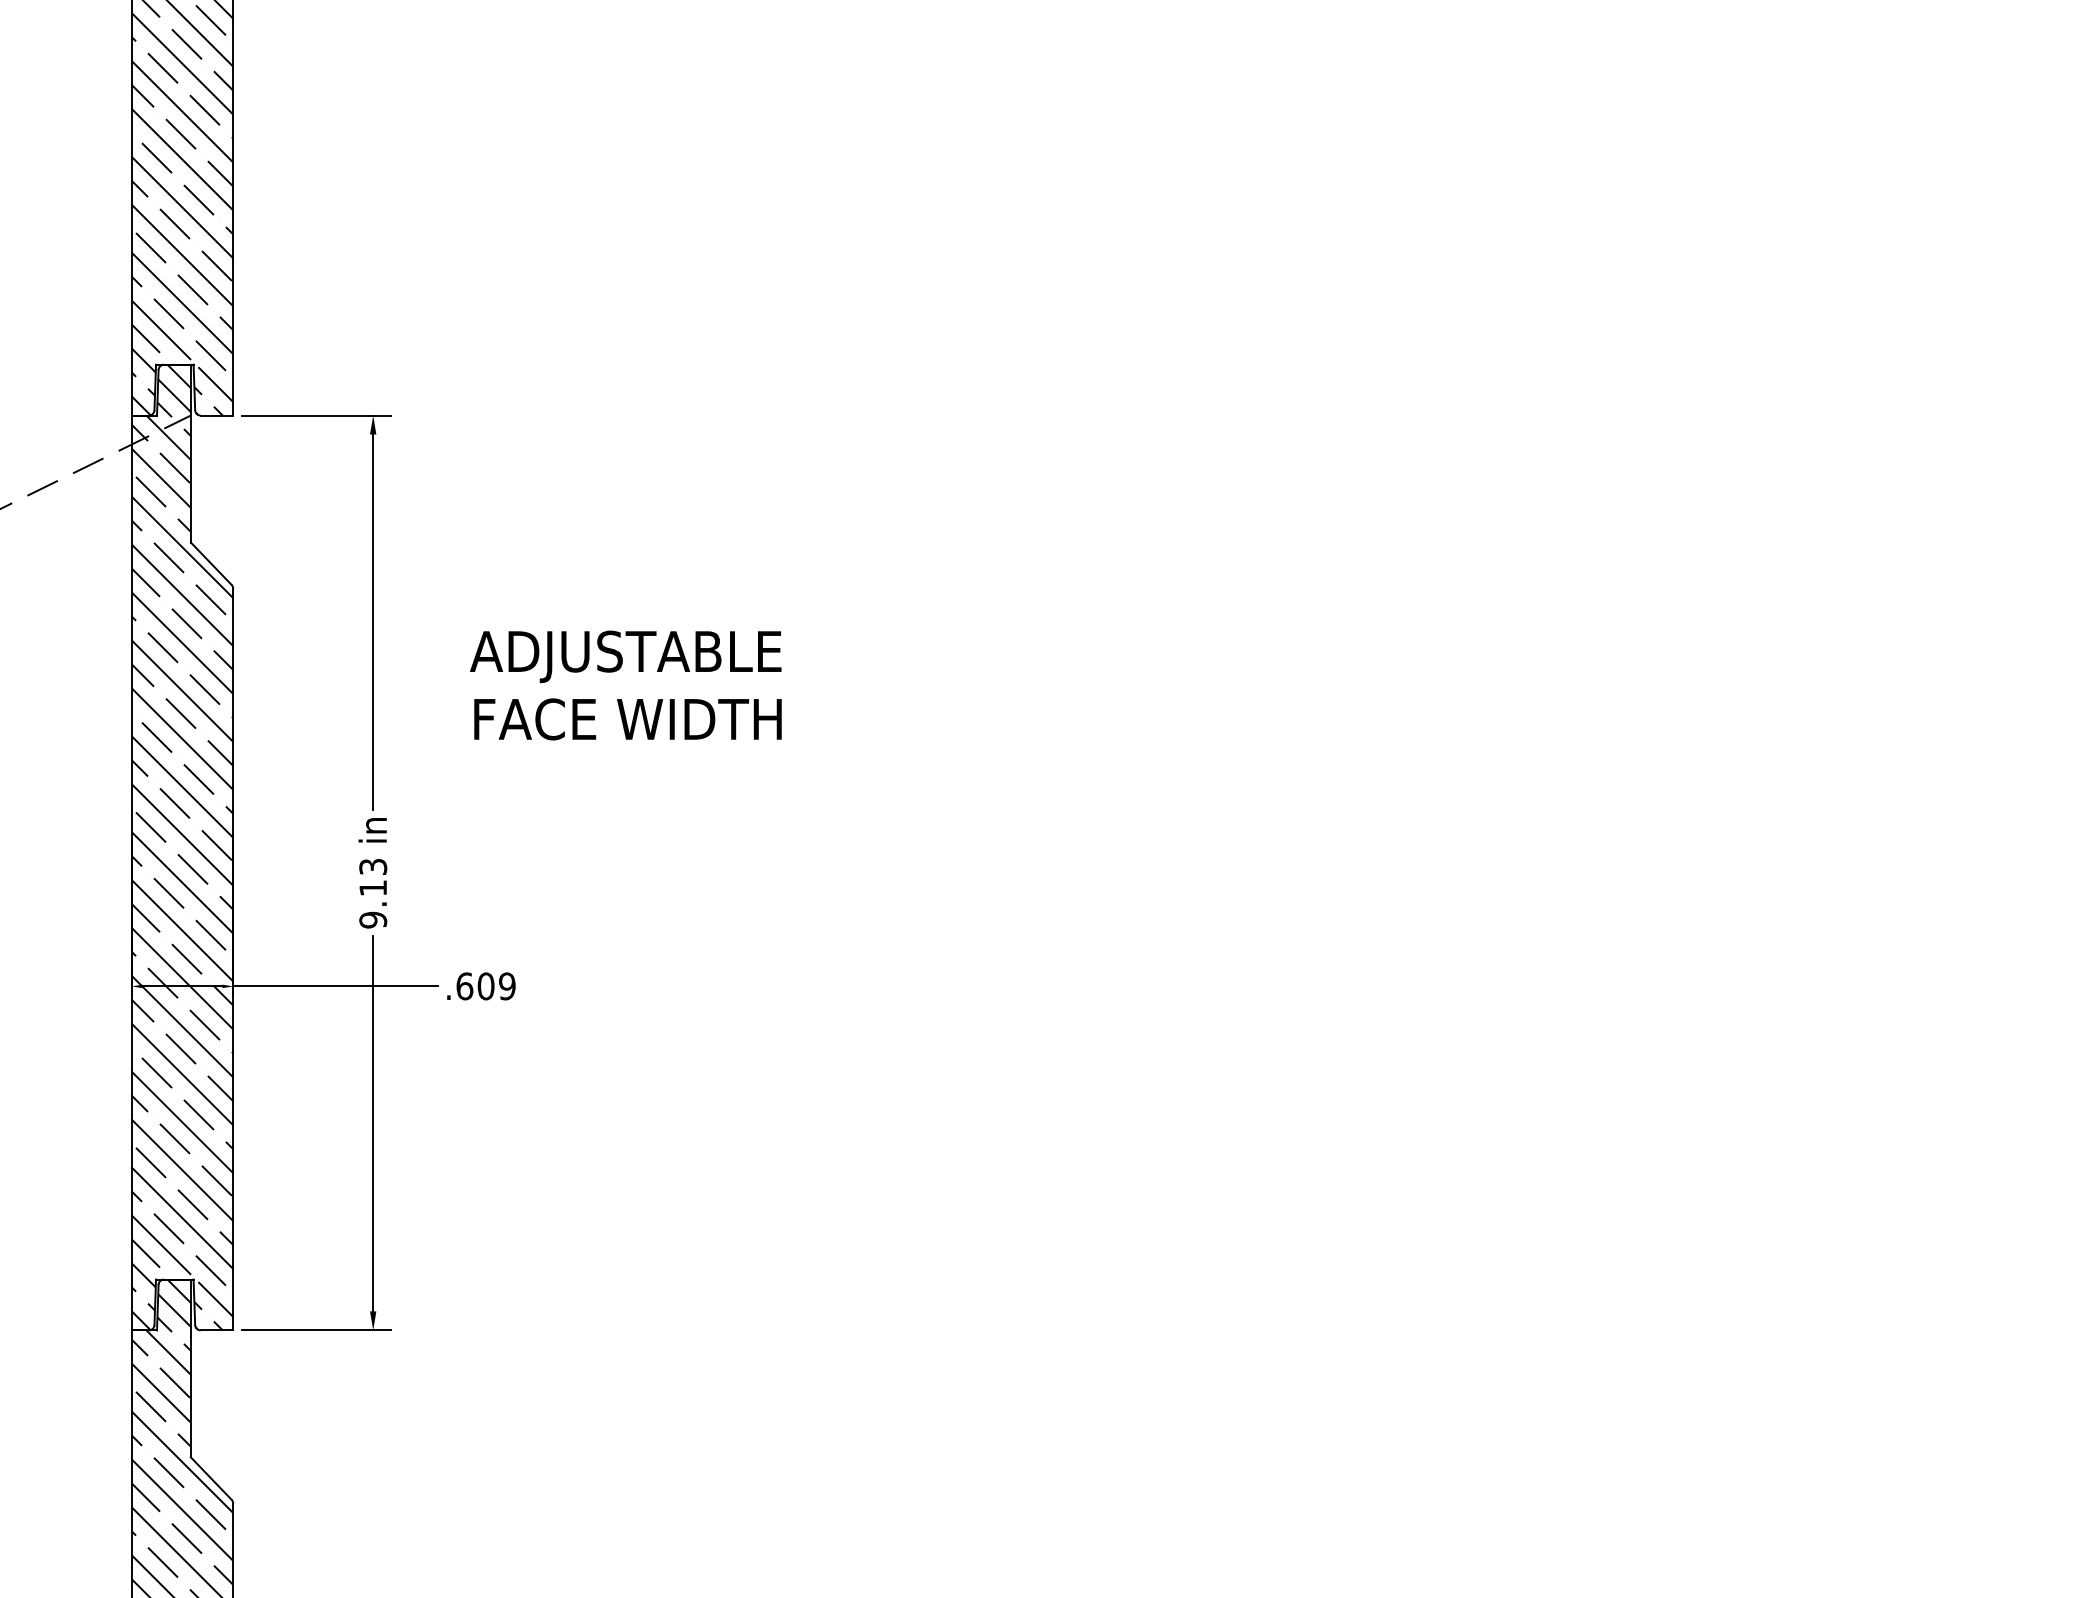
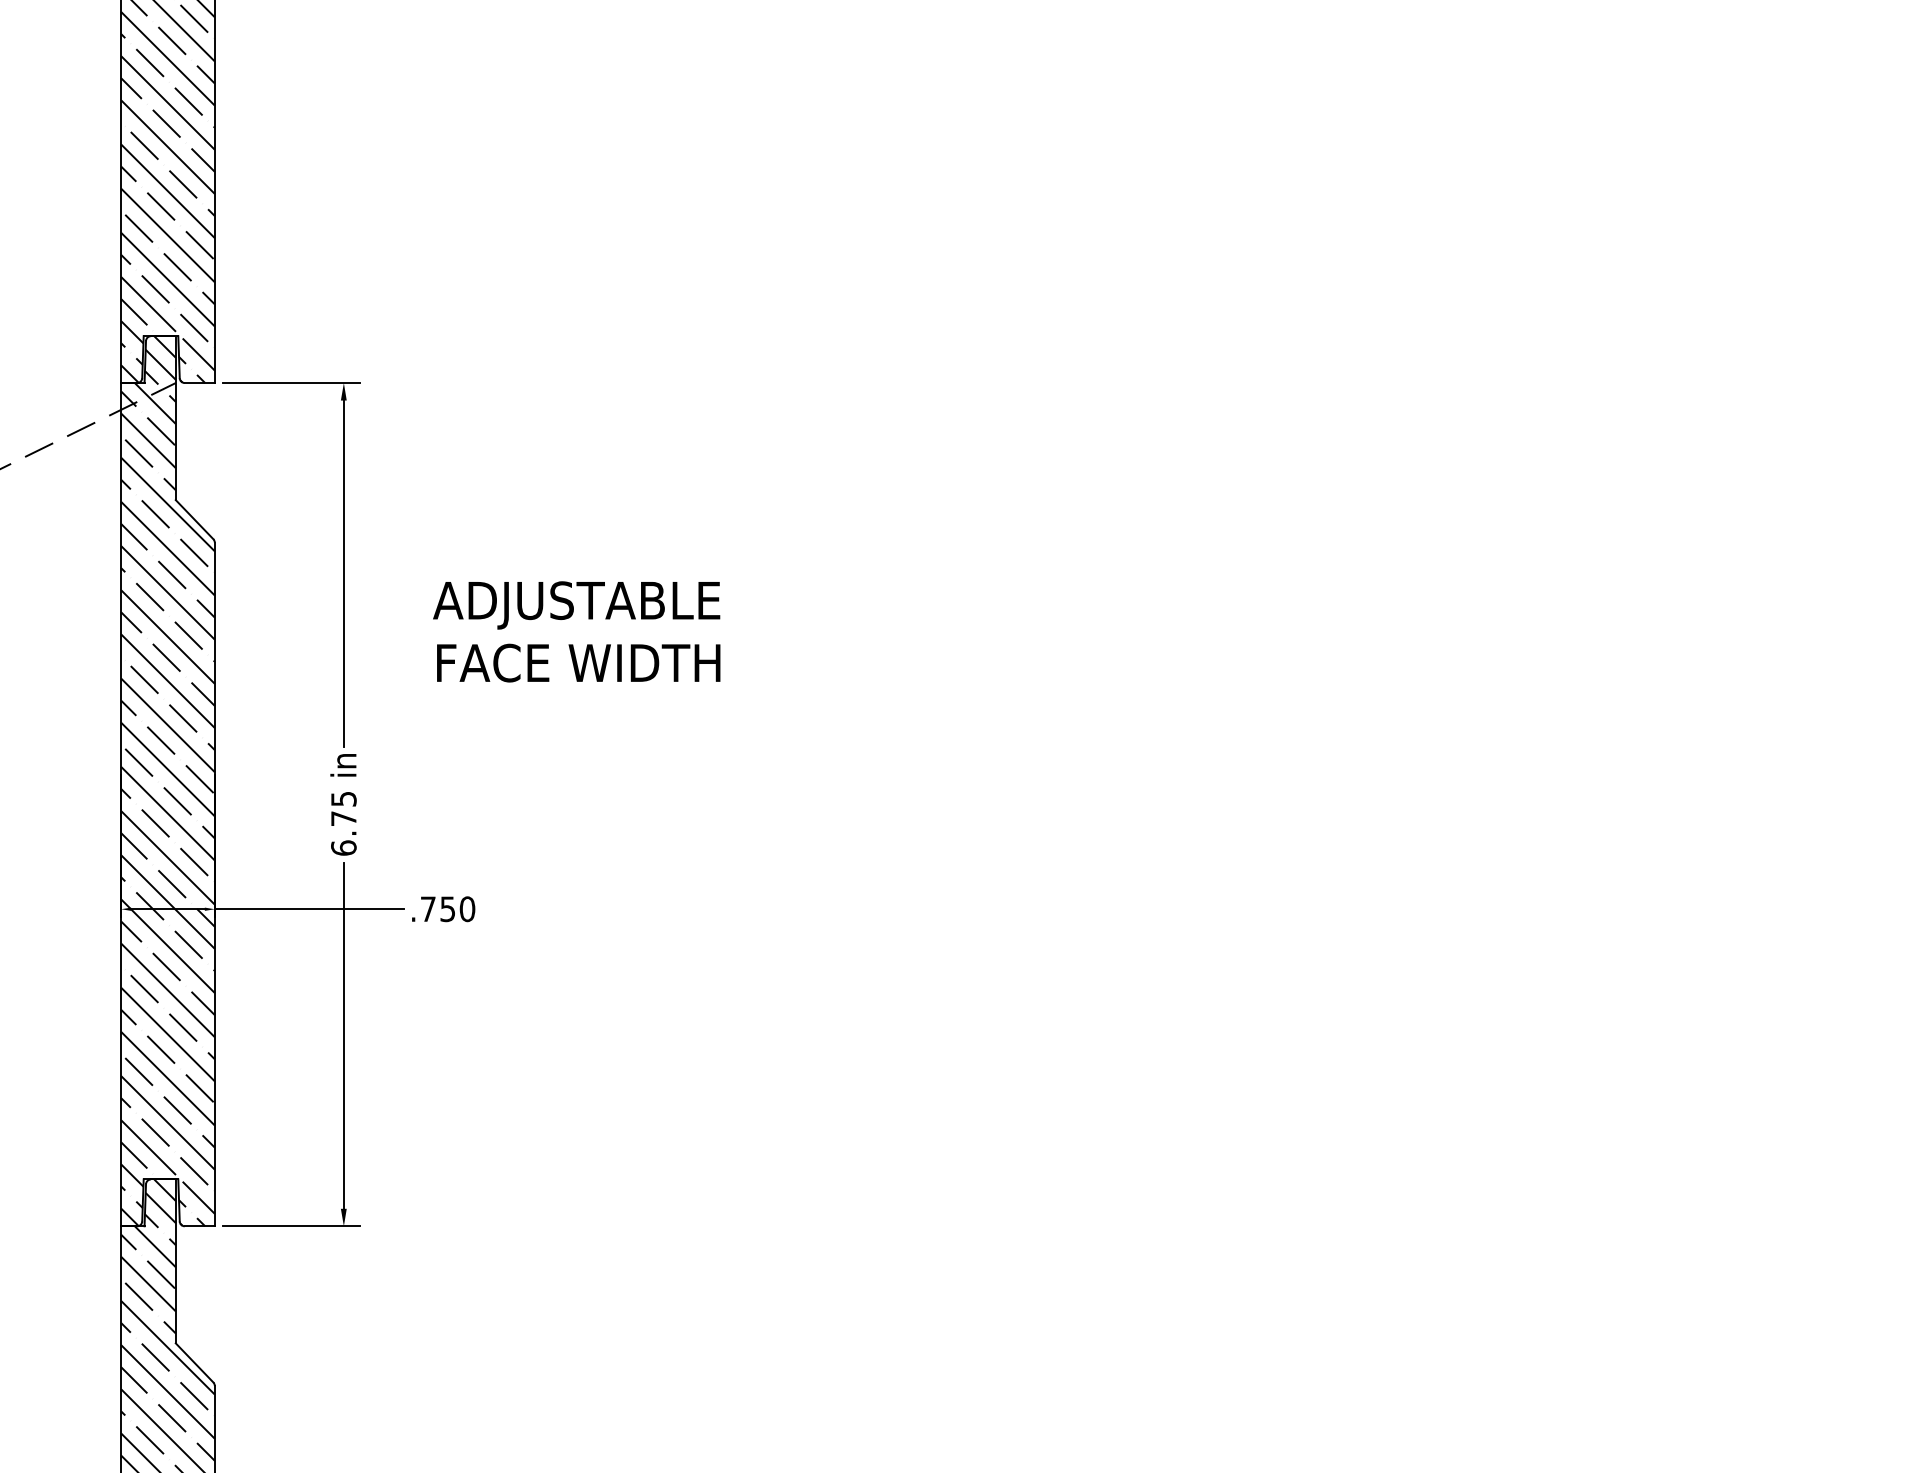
text: (372, 893) -> (343, 823), 9.13 -> 6.75
text: (485, 986) -> (447, 909), .609 -> .750

